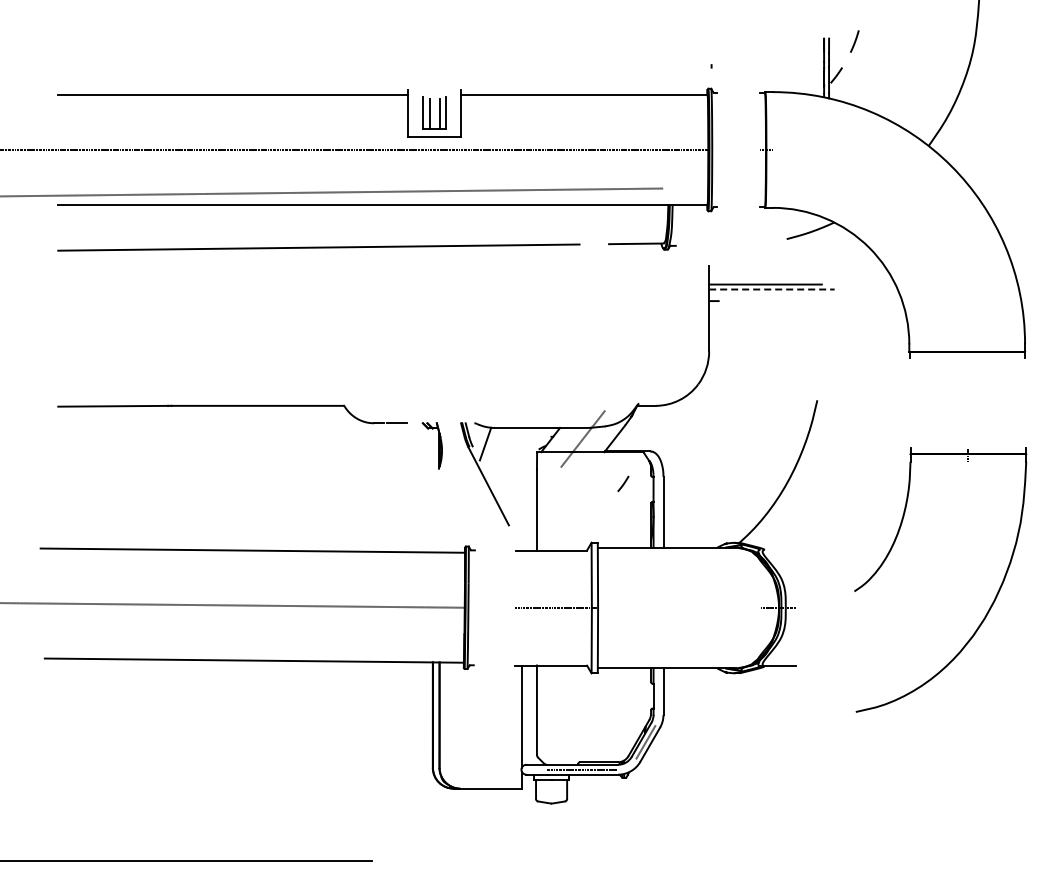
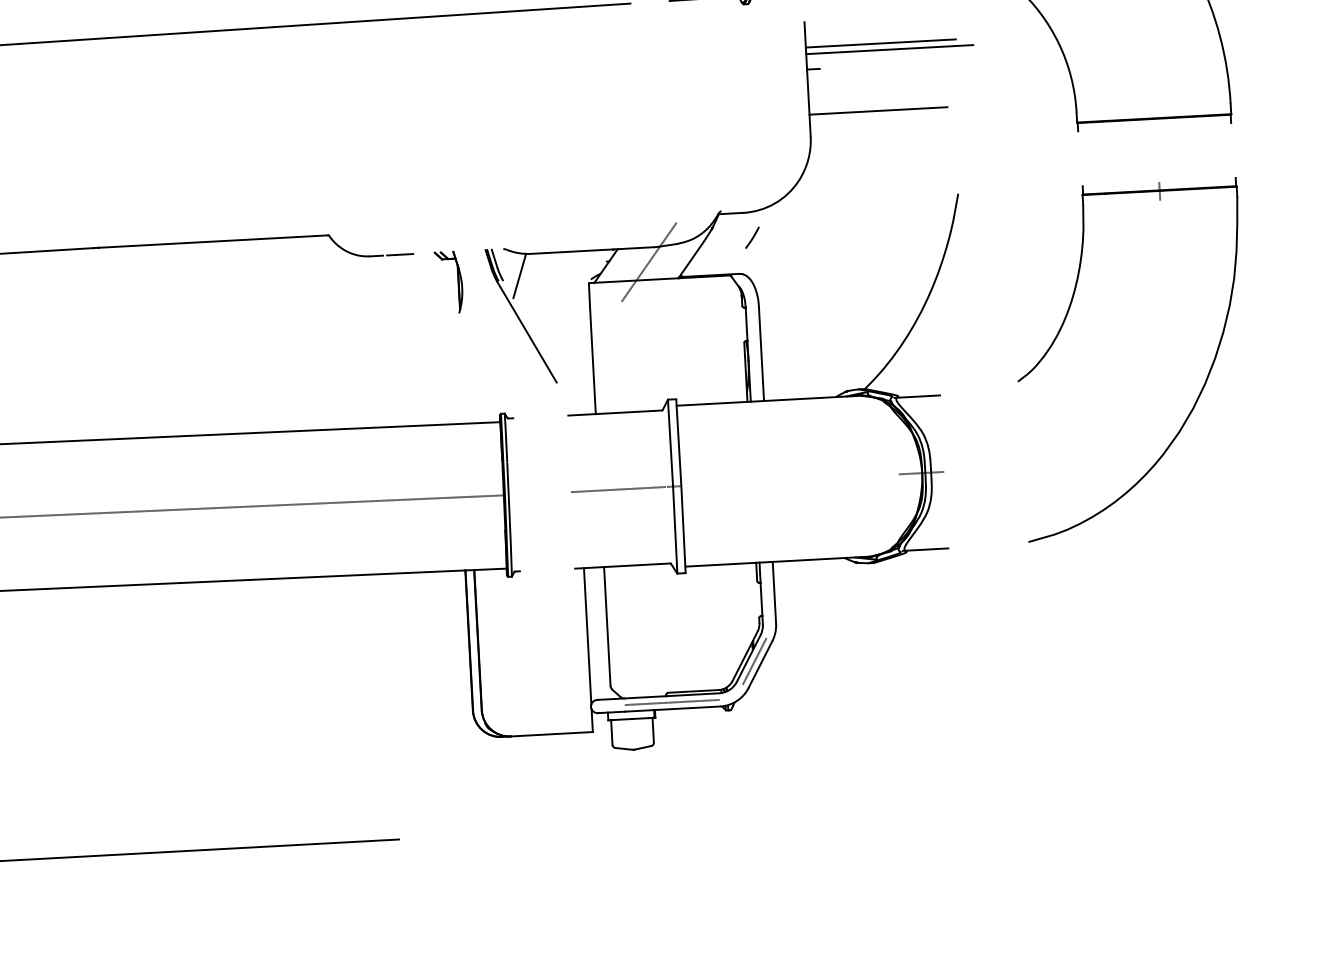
line: (771, 289) -> (889, 49), dashed -> solid
line: (760, 334) -> (877, 110), added
line: (623, 483) -> (752, 237), moved
line: (778, 550) -> (917, 396), added
part: (990, 605) -> (1200, 390), moved

